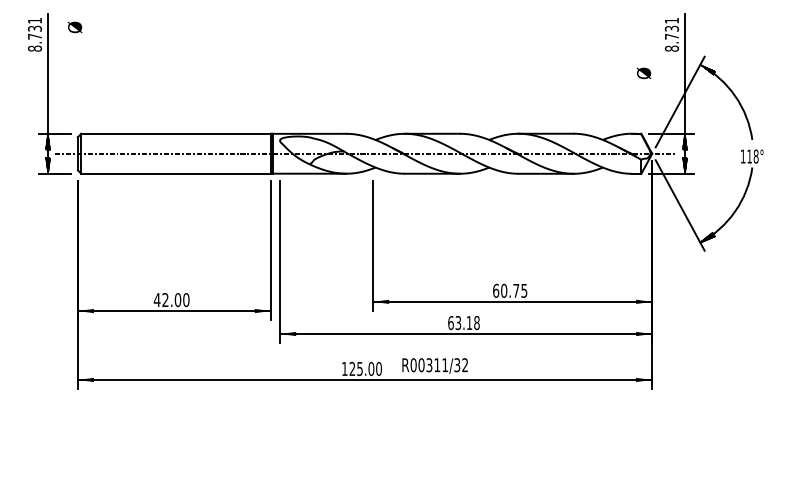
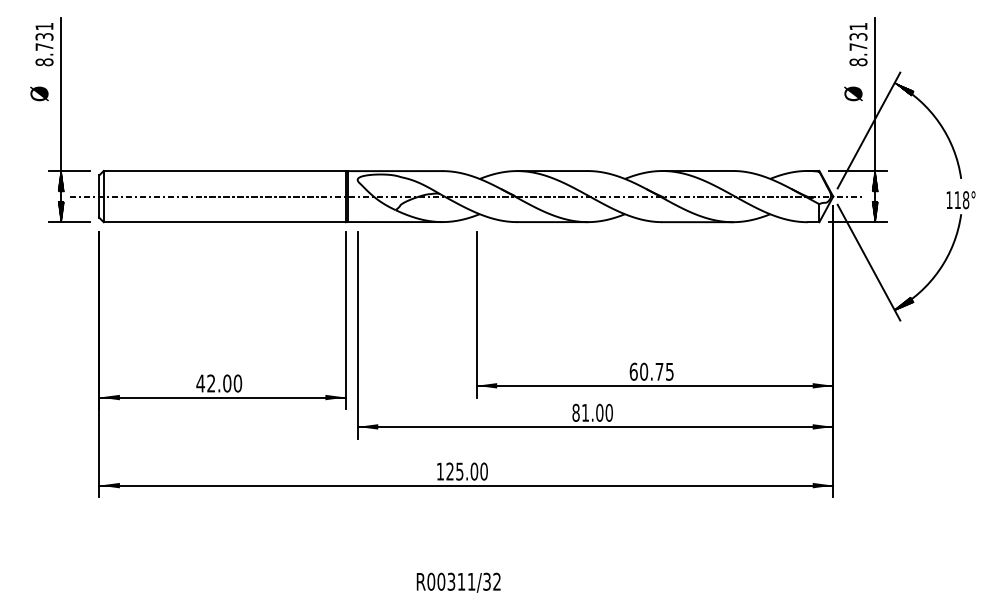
text: (74, 27) -> (38, 94), moved
text: (643, 73) -> (852, 94), moved
text: (463, 323) -> (592, 413), 63.18 -> 81.00
text: (434, 365) -> (457, 582), moved

